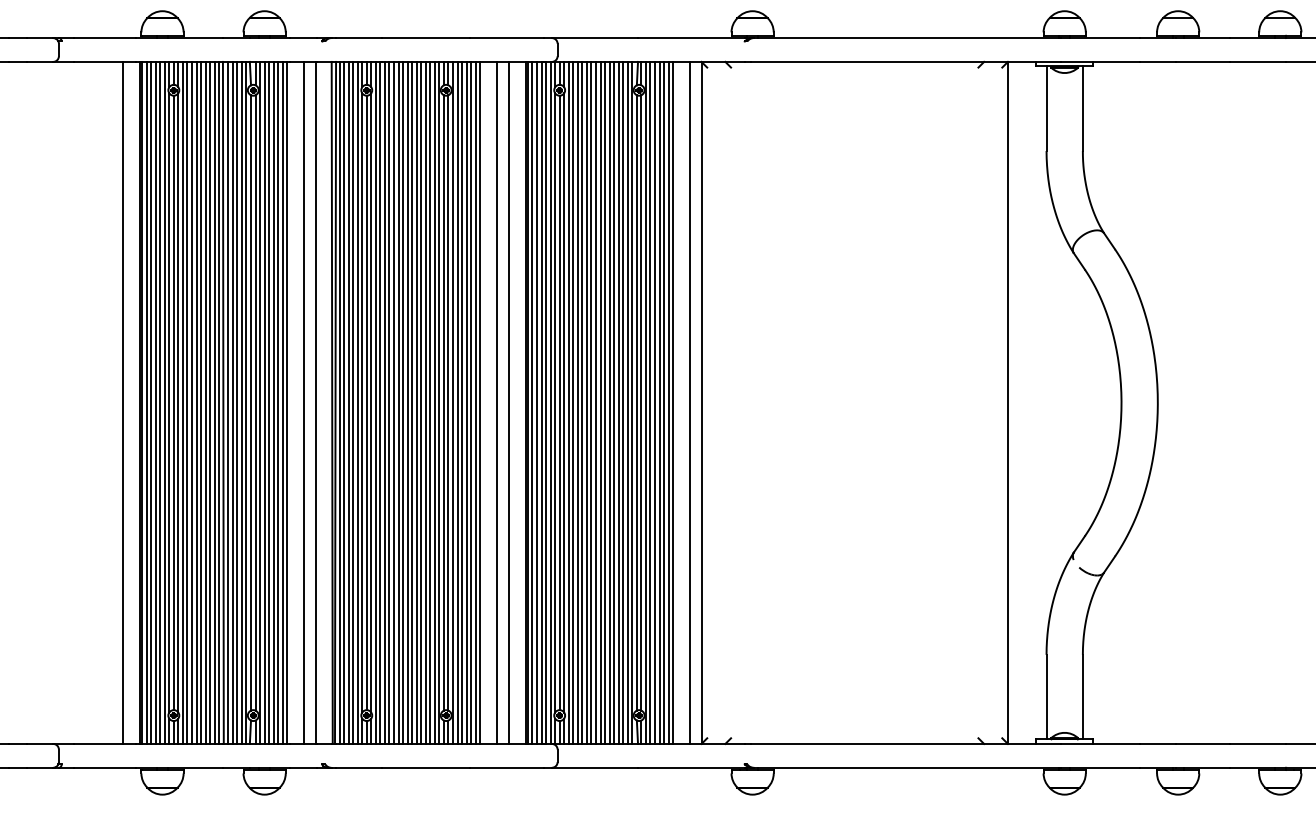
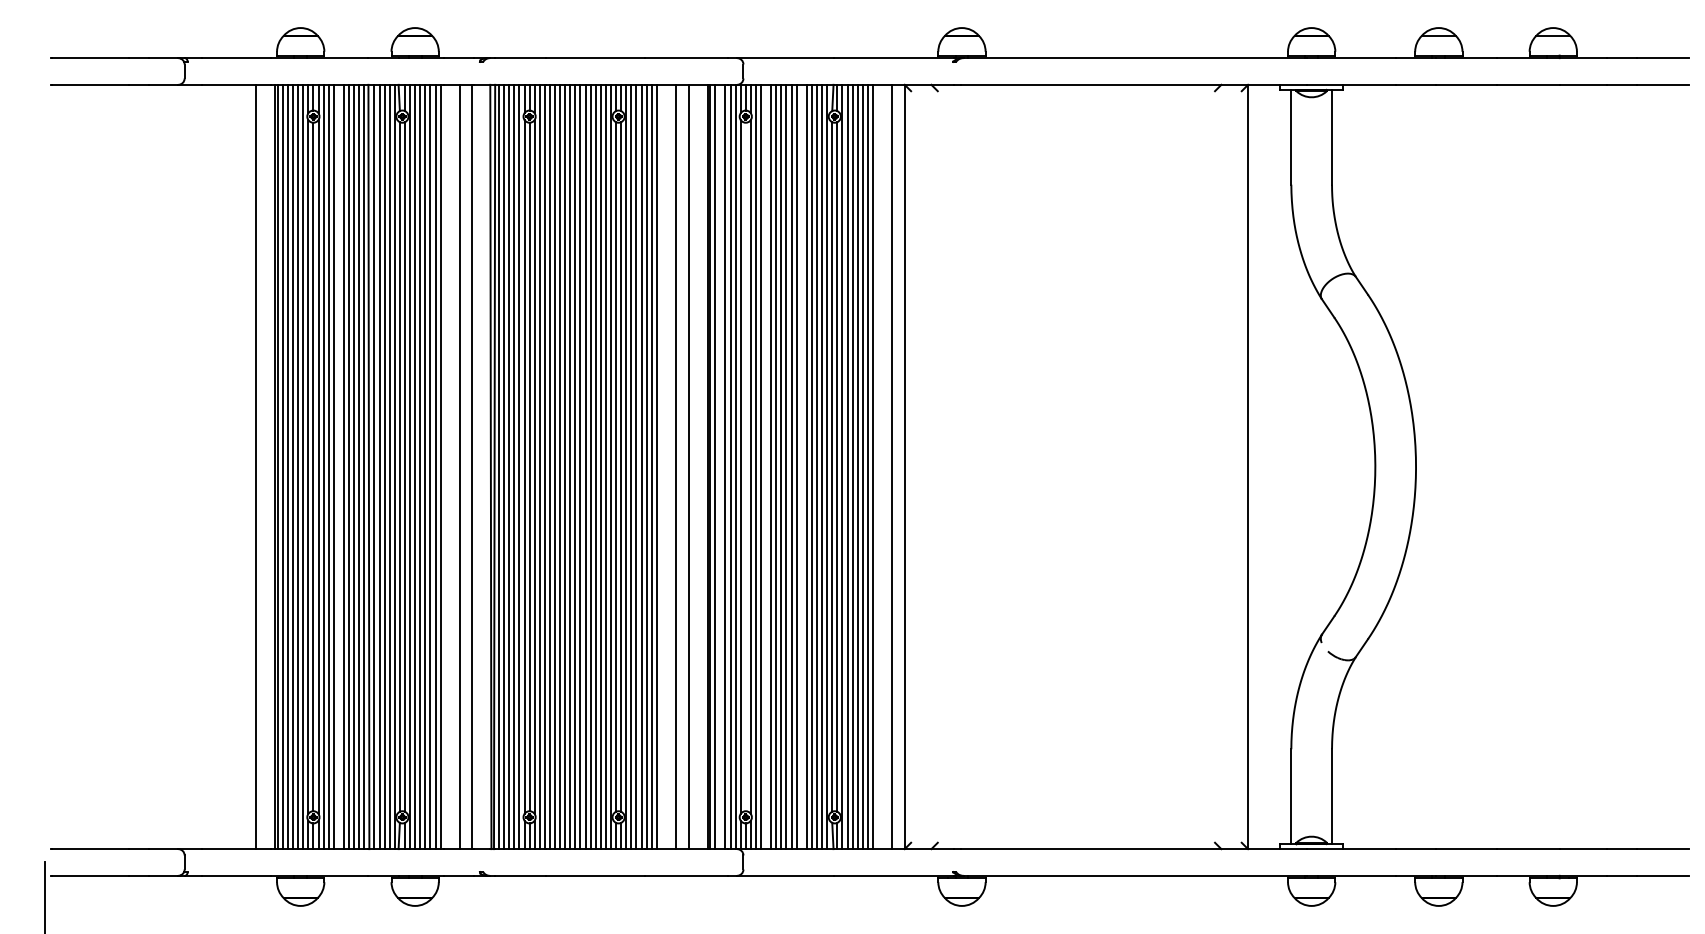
line: (196, 402) -> (338, 466), removed
line: (537, 402) -> (720, 466), removed
line: (559, 402) -> (745, 466), removed
line: (578, 402) -> (766, 466), removed
line: (609, 402) -> (801, 466), removed

